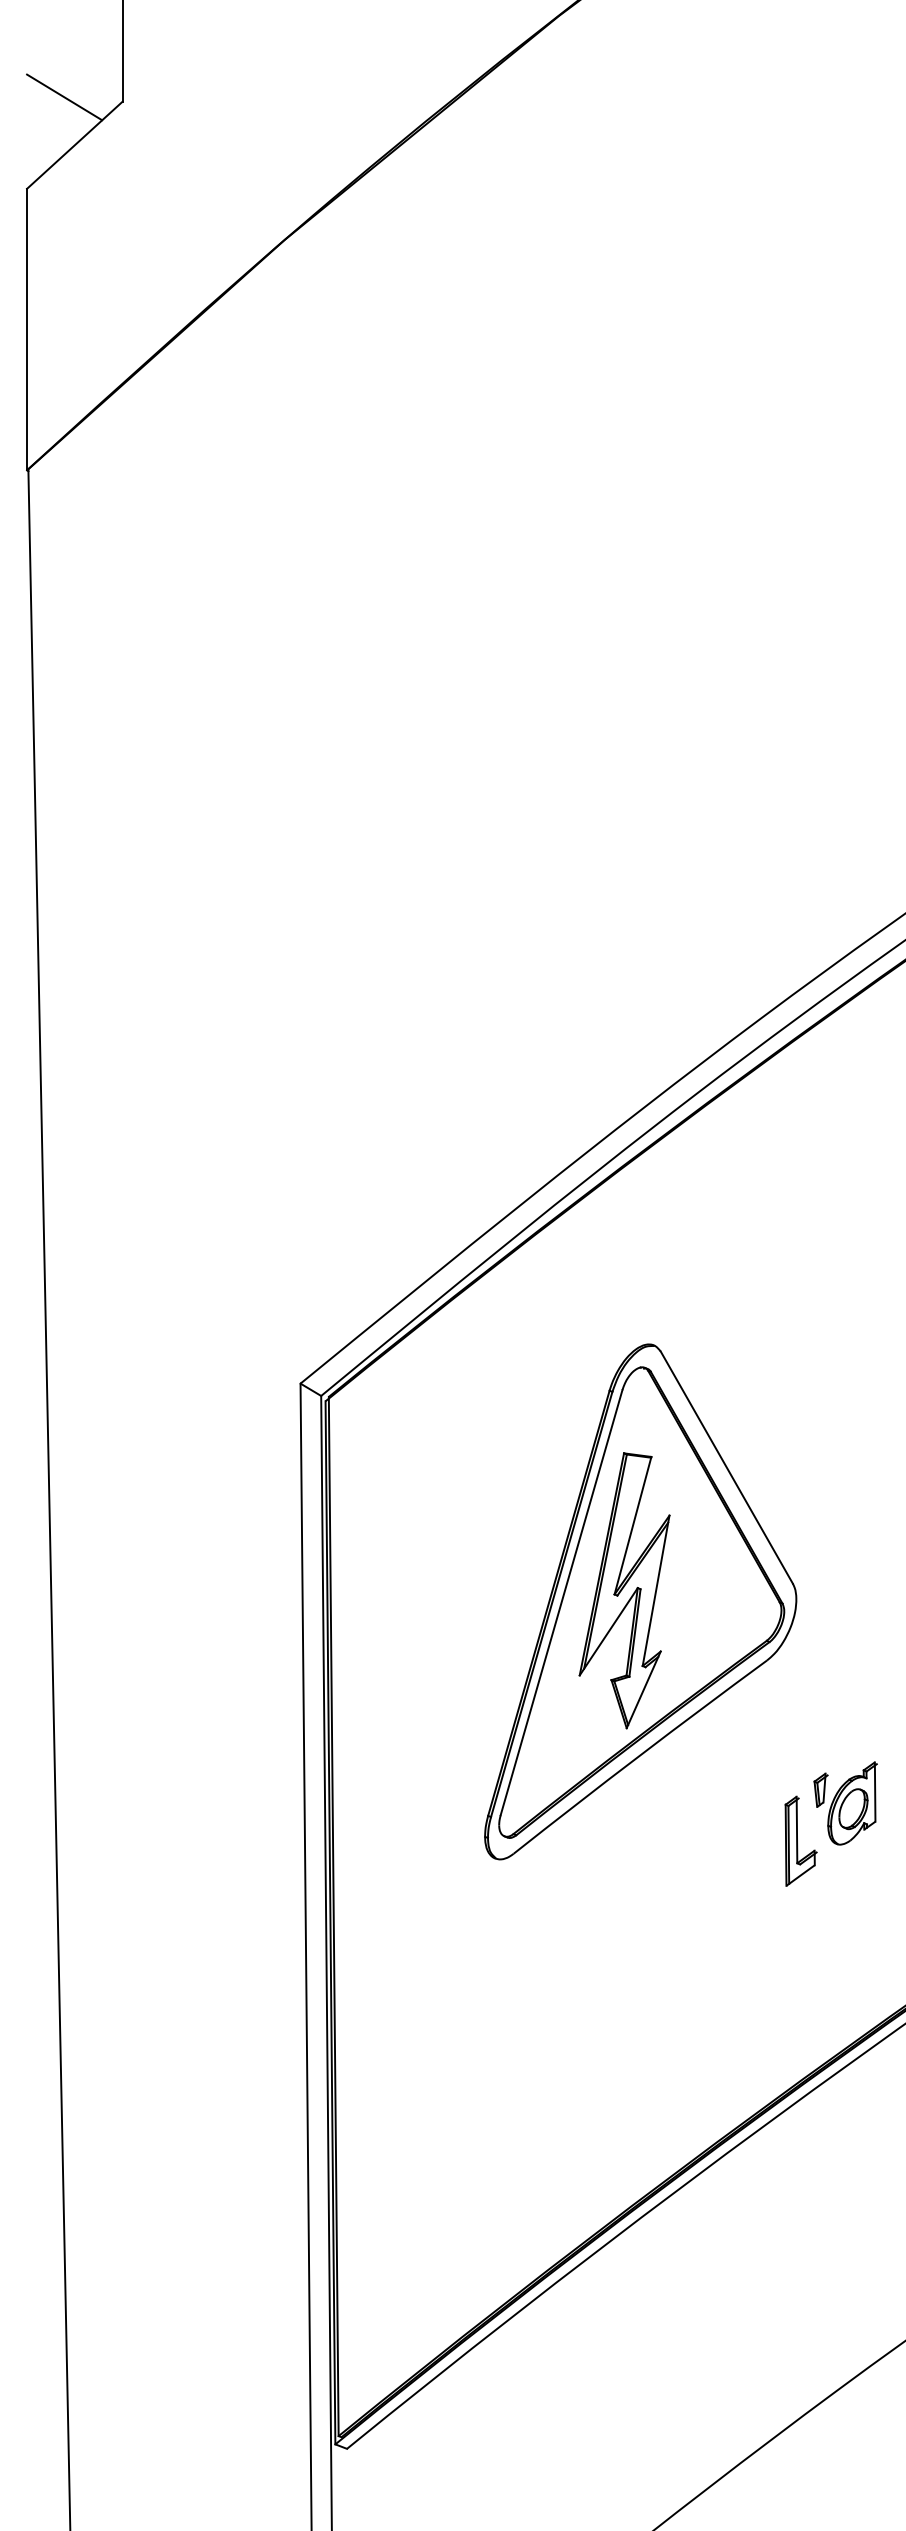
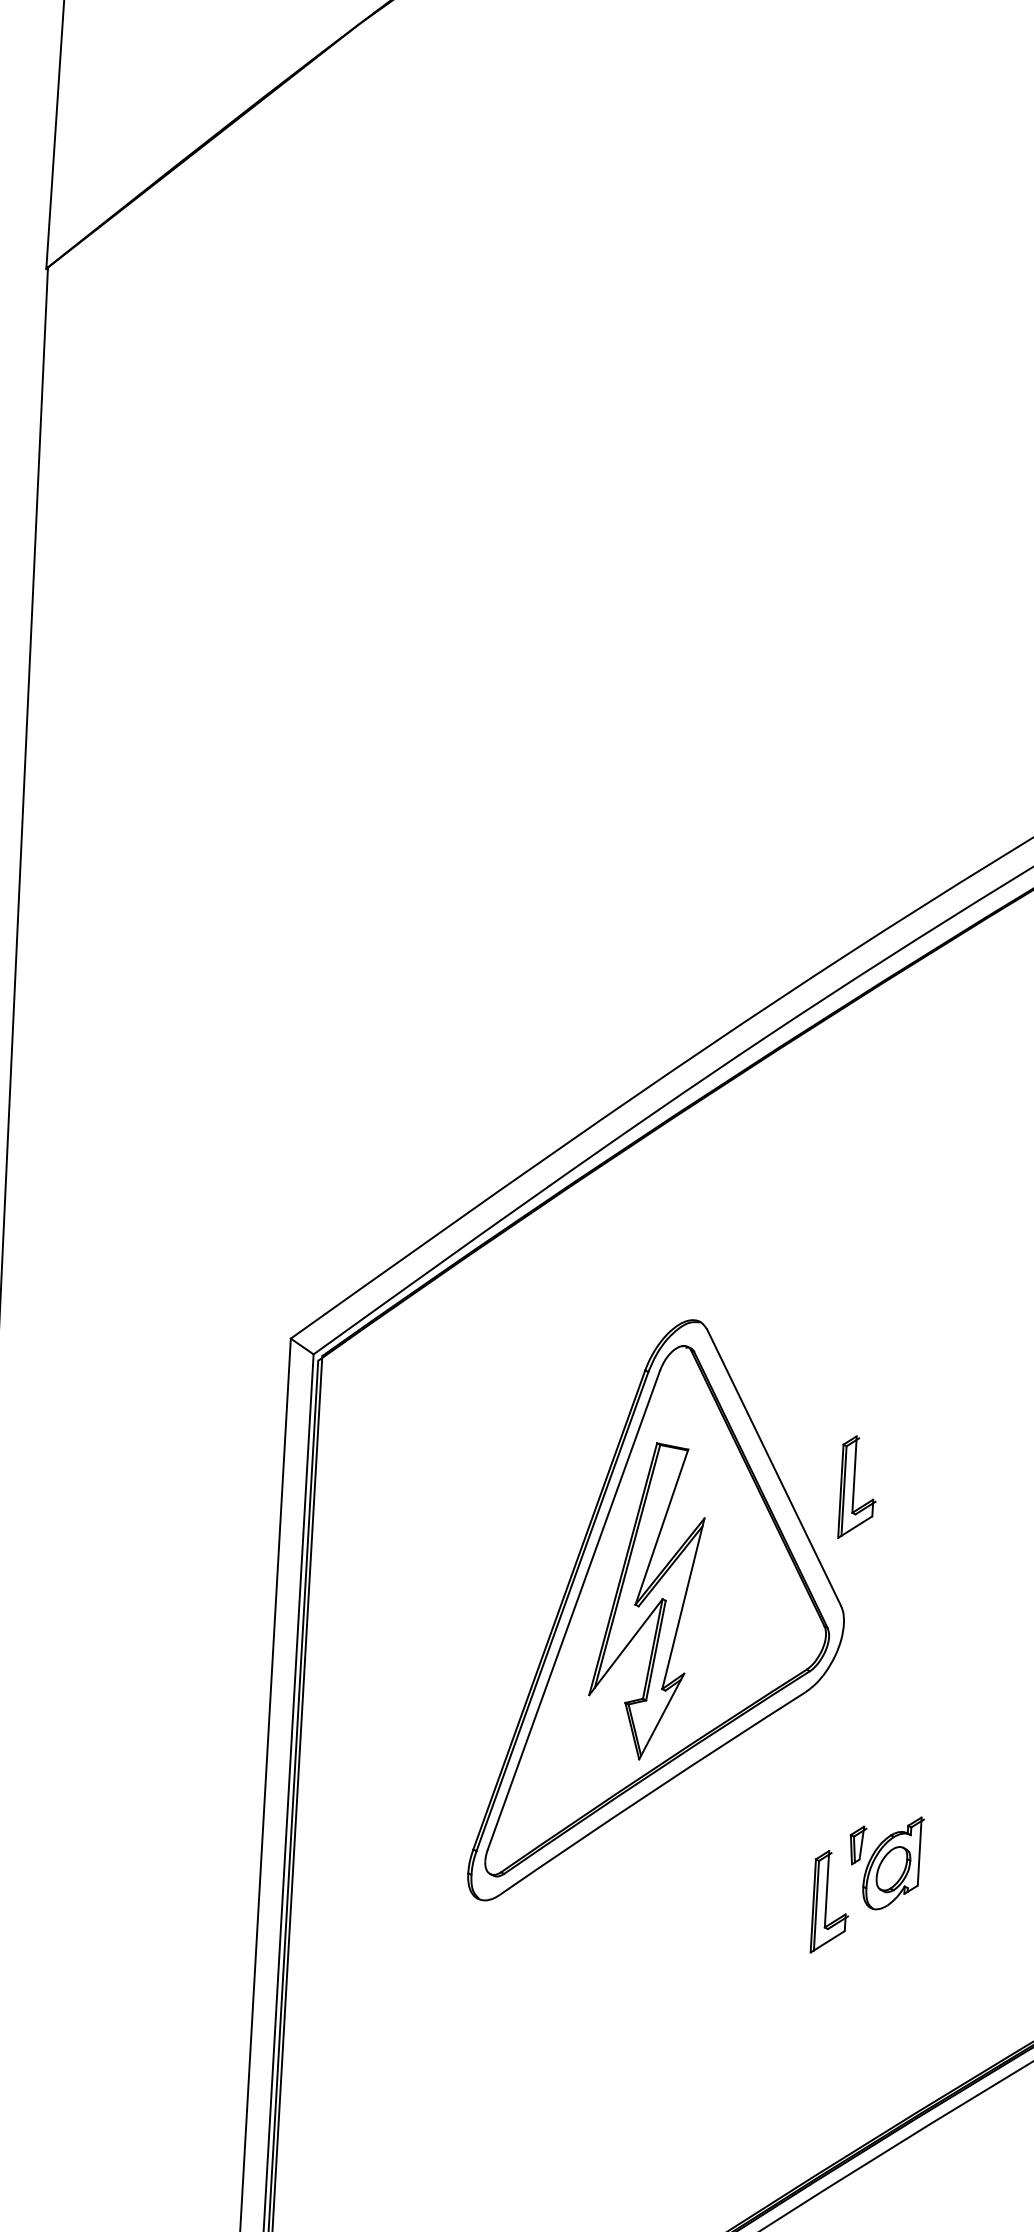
part: (800, 1479) -> (857, 1486), added

